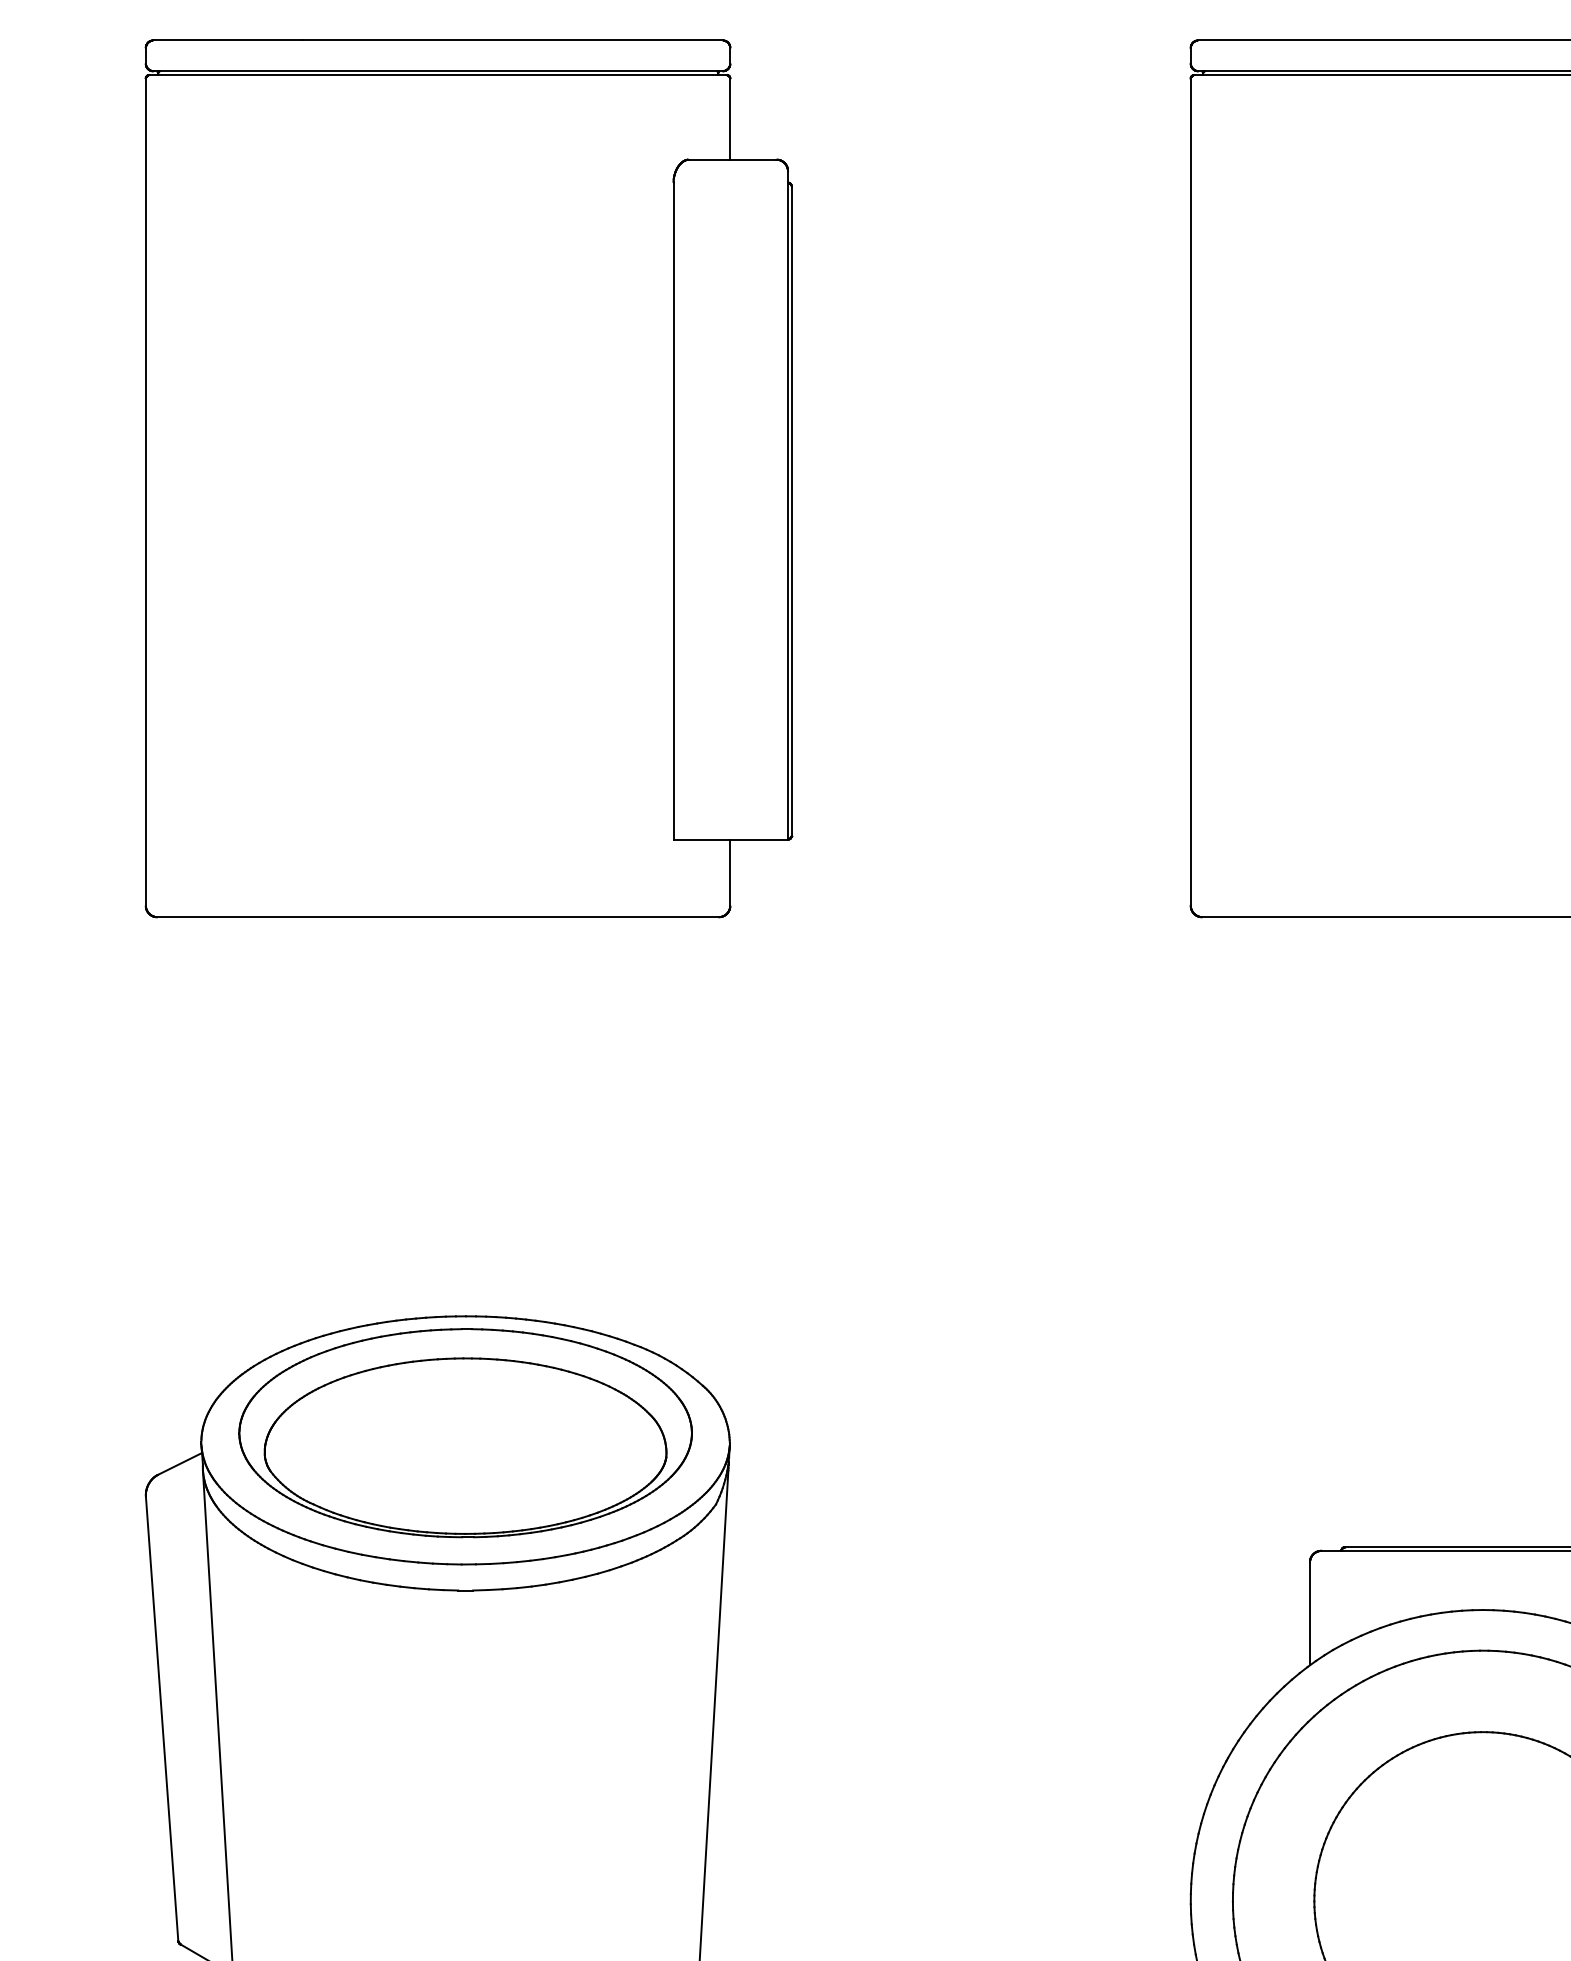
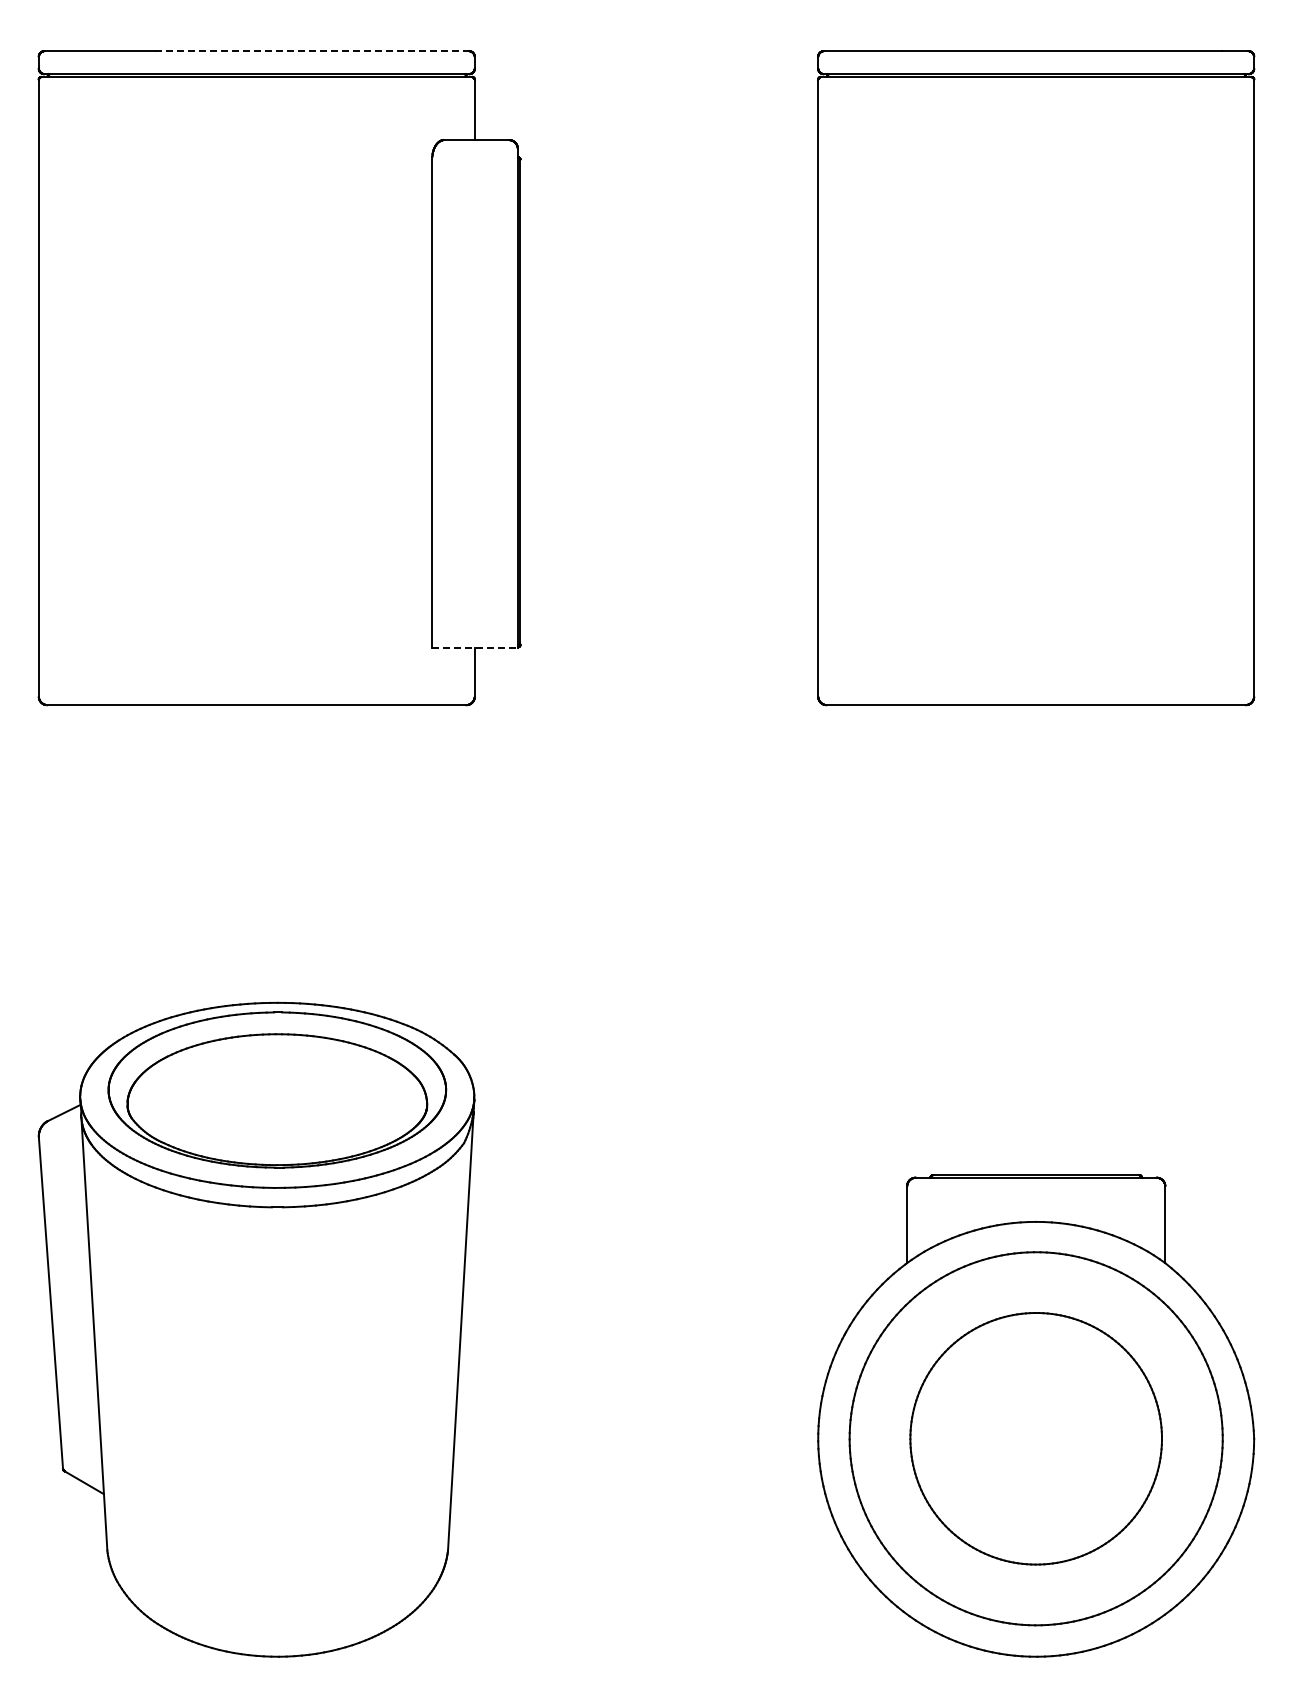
line: (512, 40) -> (312, 51), solid -> dashed
line: (731, 839) -> (475, 647), solid -> dashed

